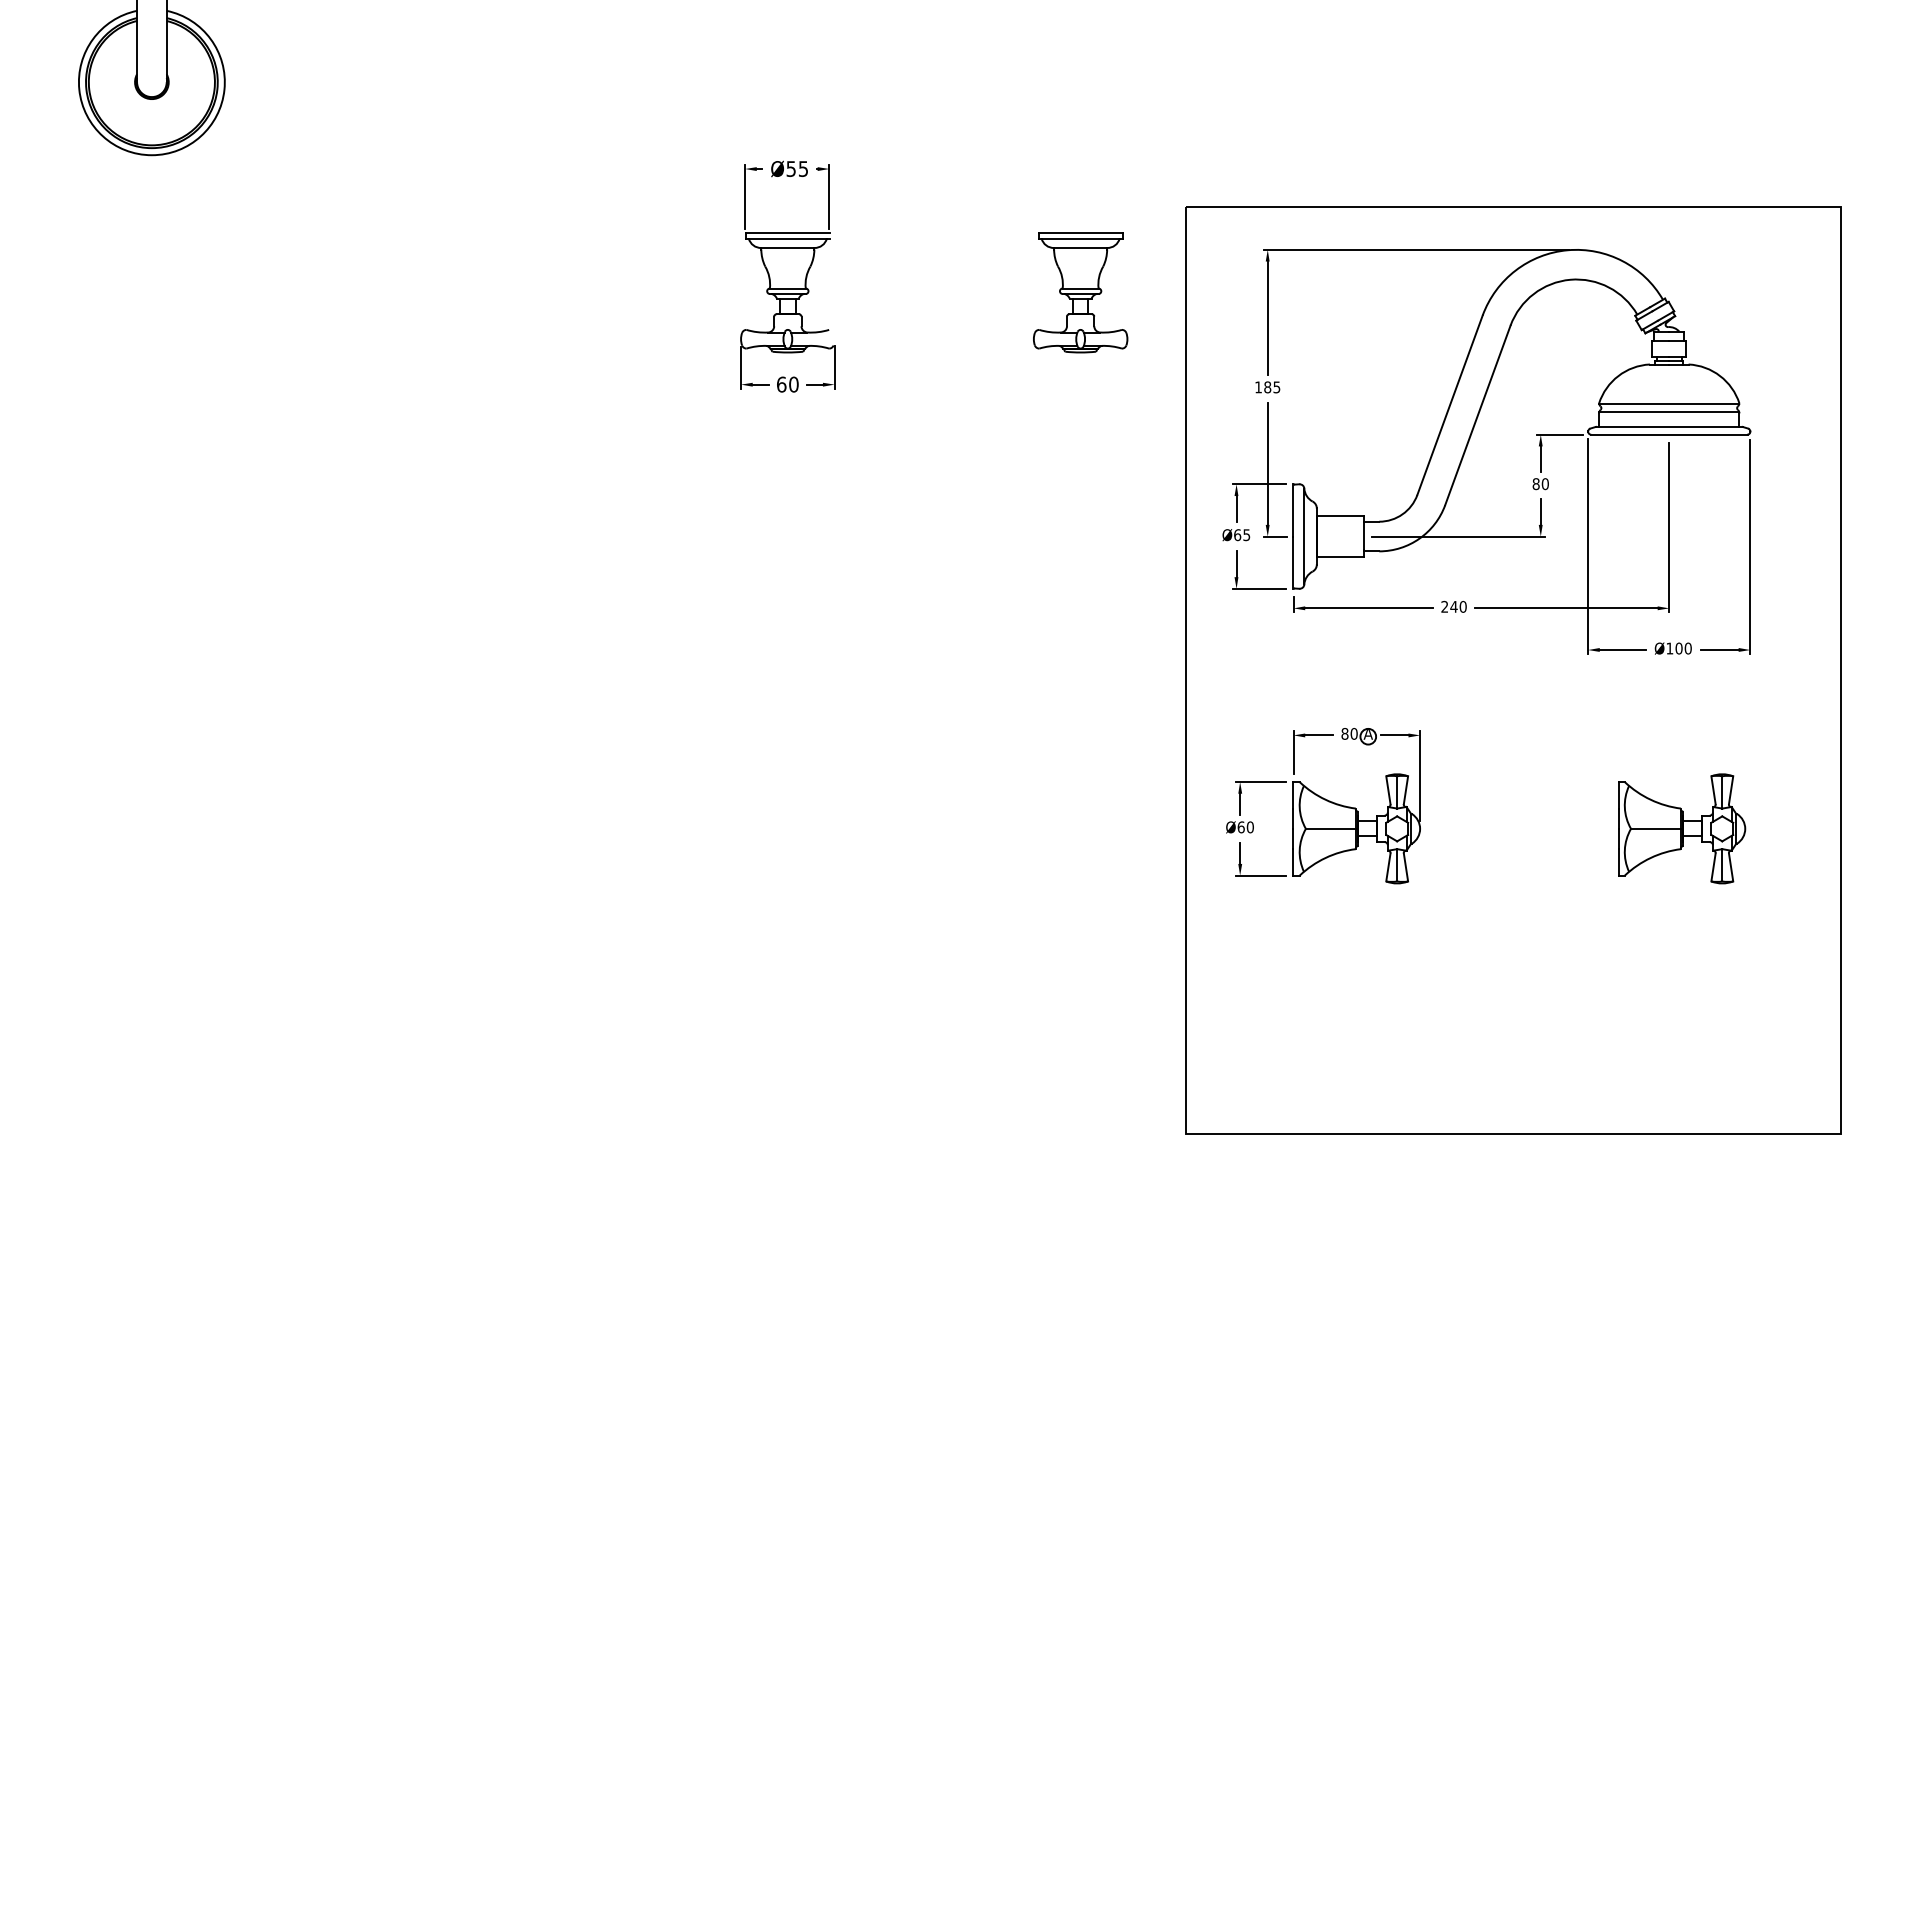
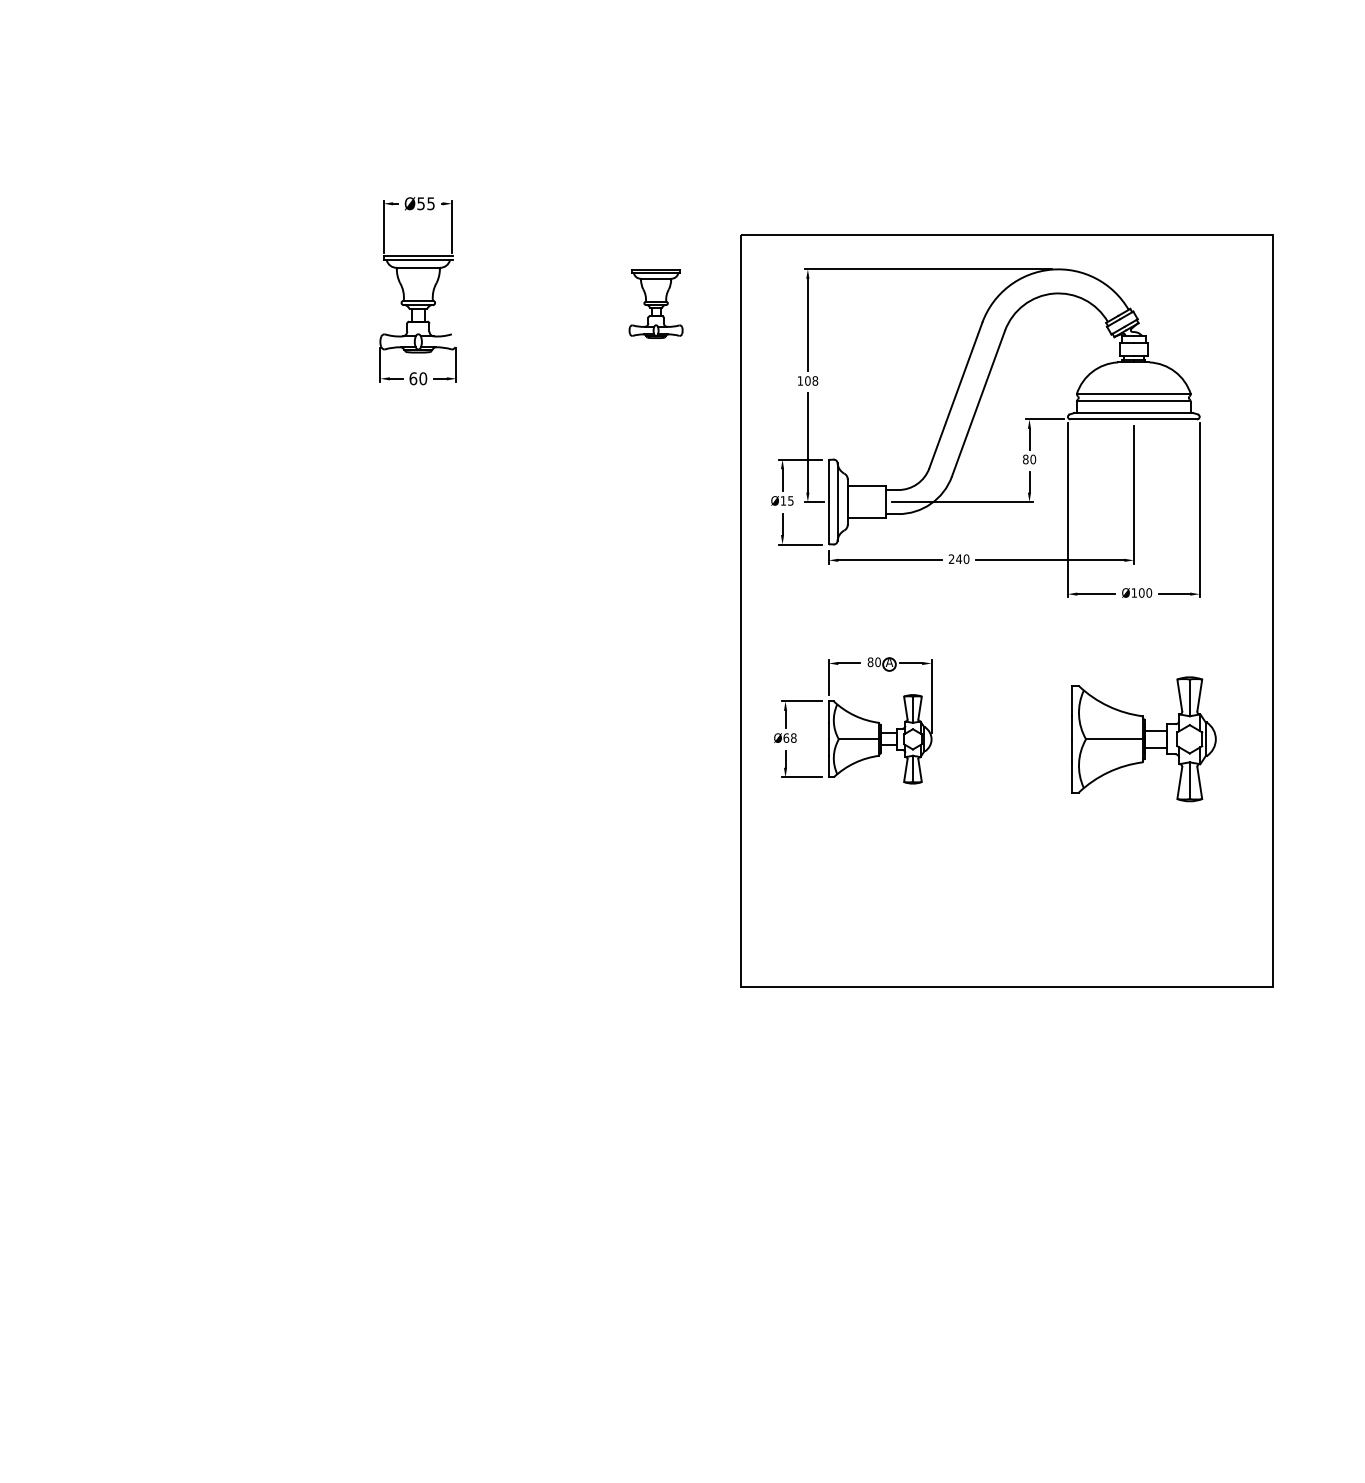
part: (1080, 292) -> (655, 303), size x0.7
text: (1272, 387) -> (811, 381), 185 -> 108
text: (1237, 535) -> (783, 501), Ø65 -> Ø15
text: (1249, 827) -> (793, 738), Ø60 -> Ø68
part: (1682, 828) -> (1144, 739), size x1.4

